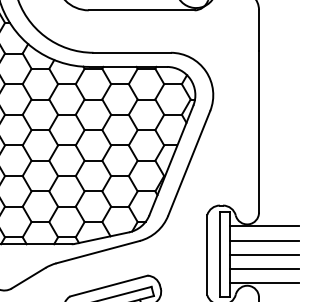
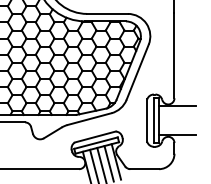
line: (264, 241) -> (177, 113), removed
line: (264, 254) -> (177, 120), removed
line: (264, 268) -> (177, 127), removed

